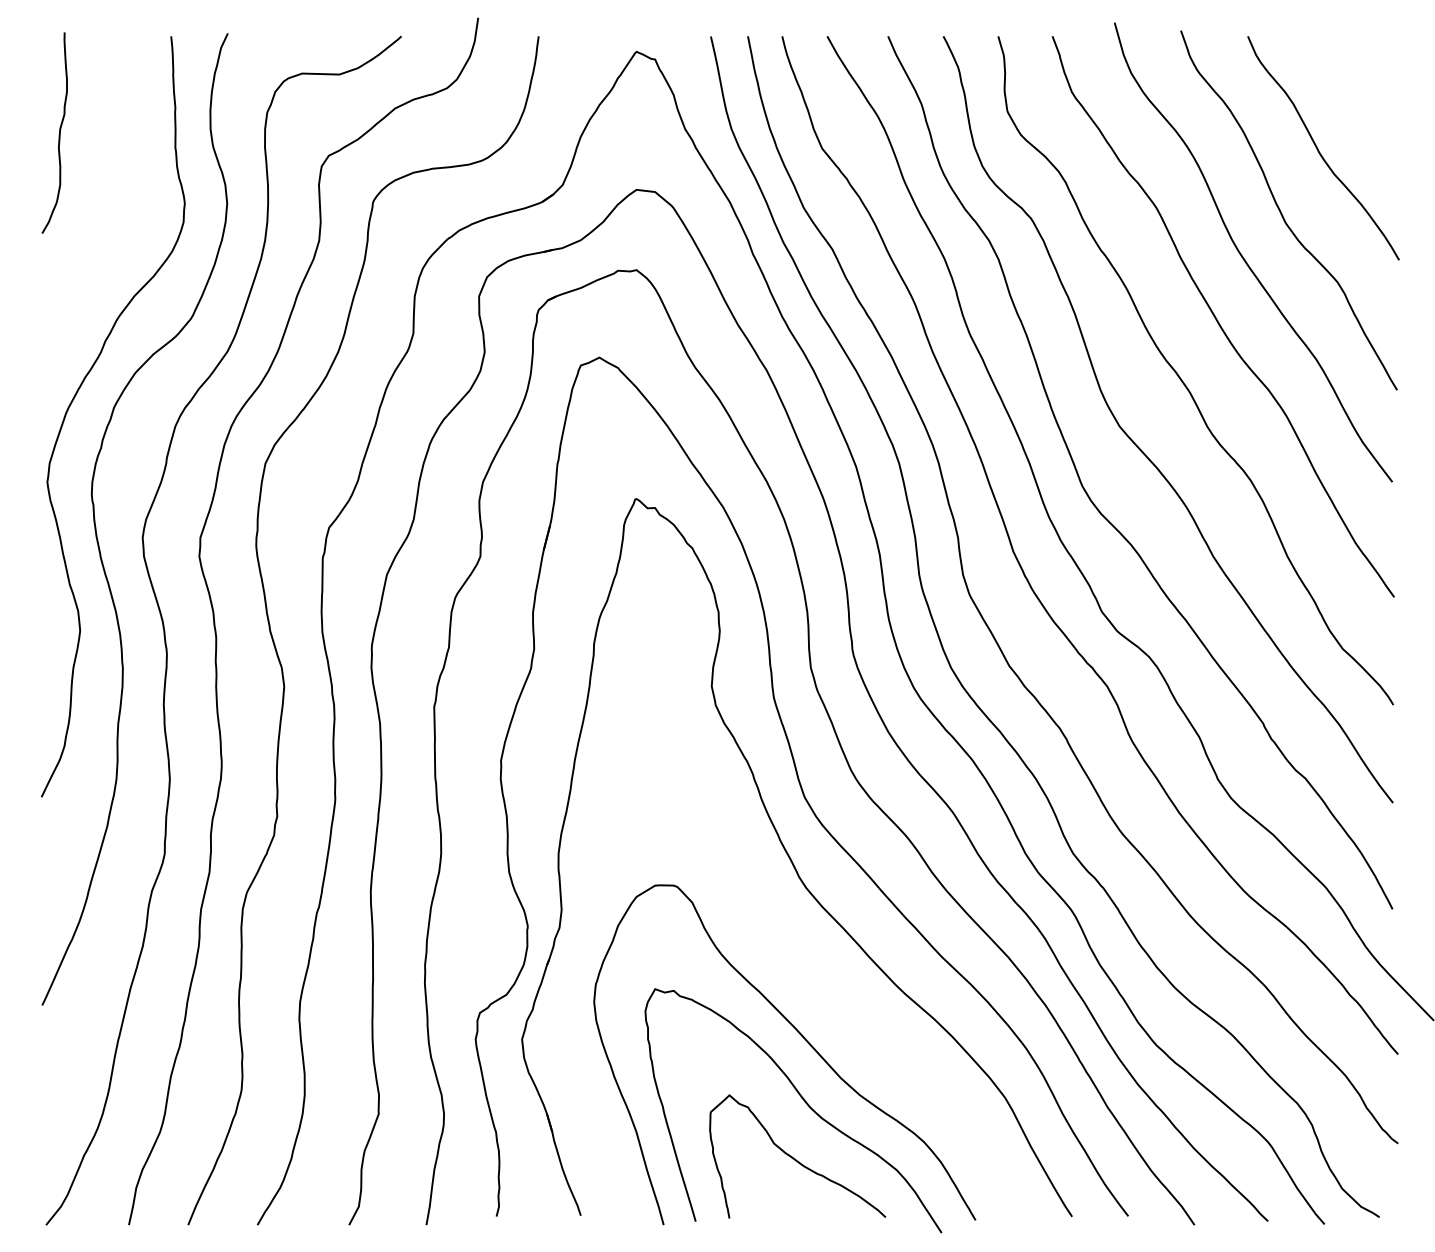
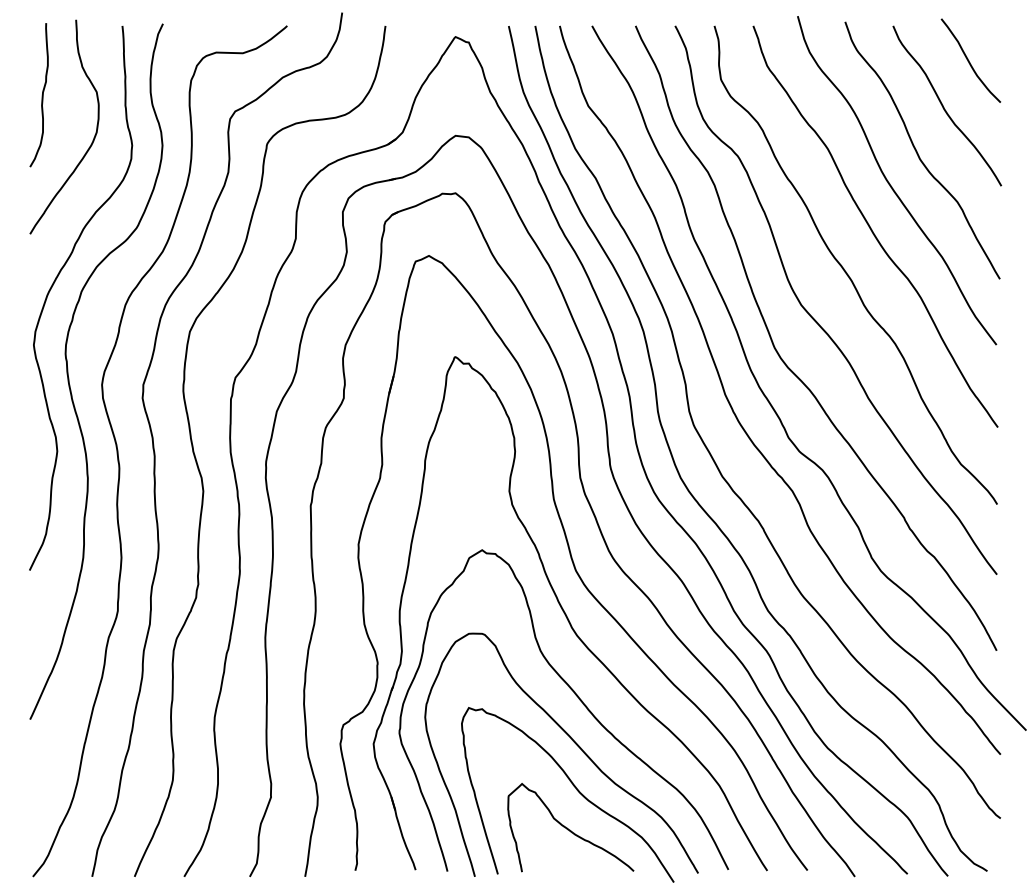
curve: (1354, 85) -> (969, 61), added
curve: (131, 191) -> (94, 136), added
curve: (807, 975) -> (577, 698), added

